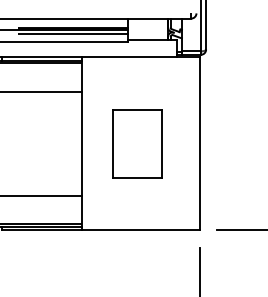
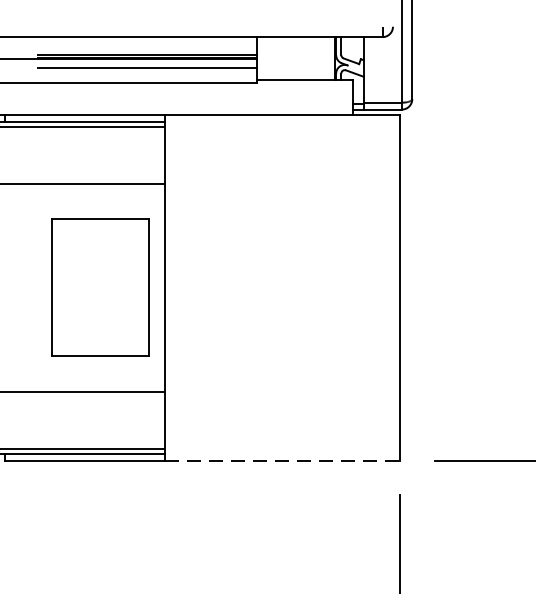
part: (137, 143) -> (100, 286), moved
line: (141, 230) -> (283, 461), solid -> dashed

